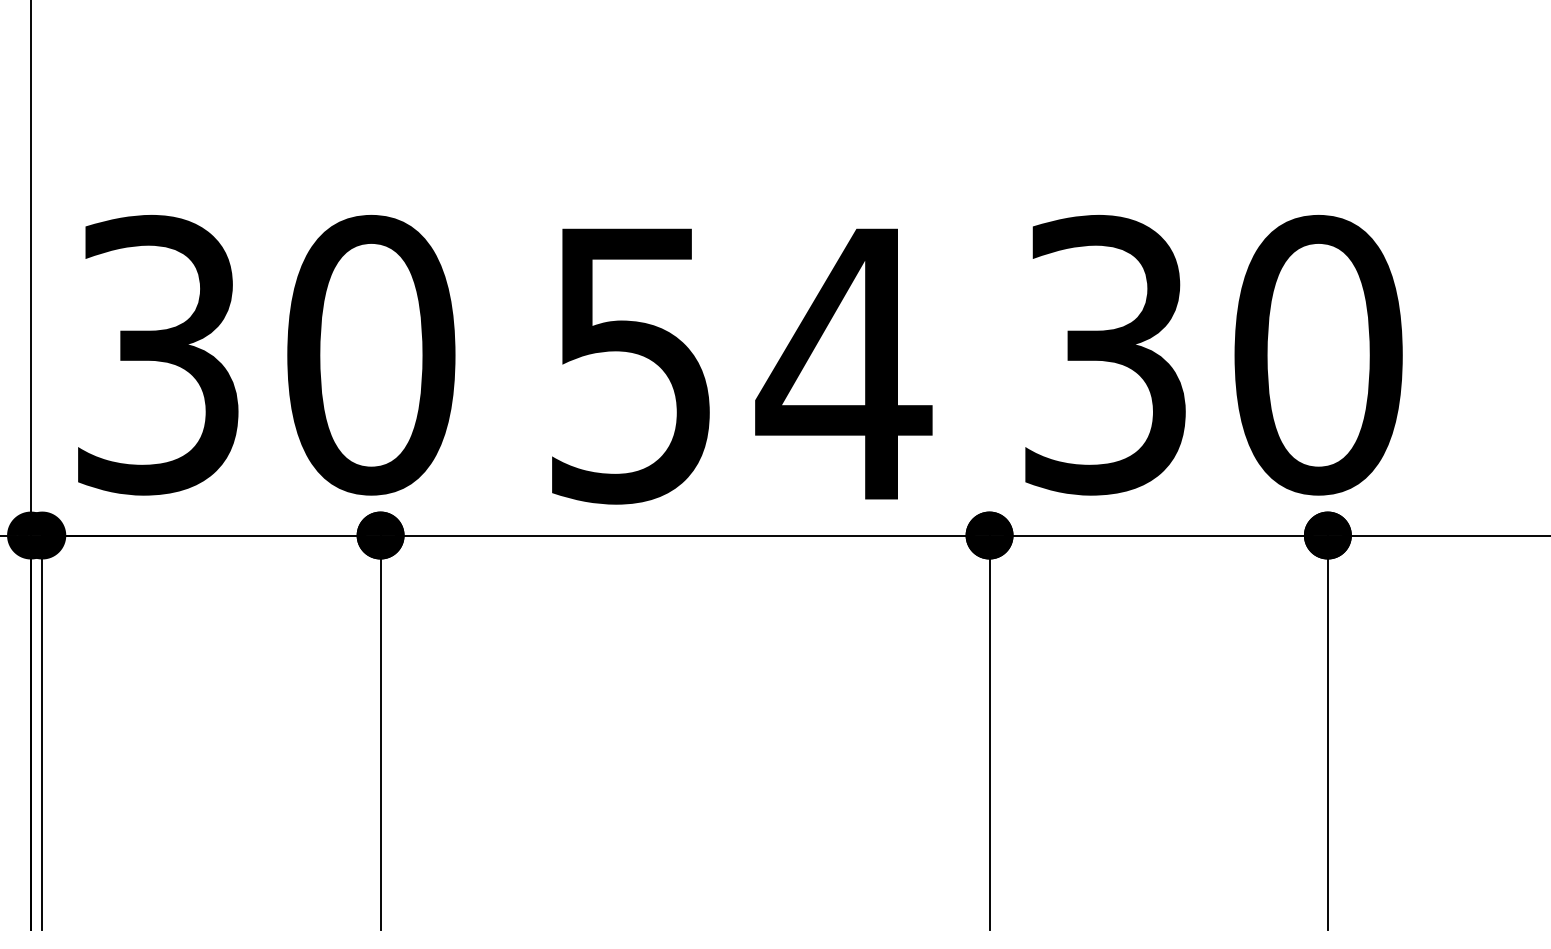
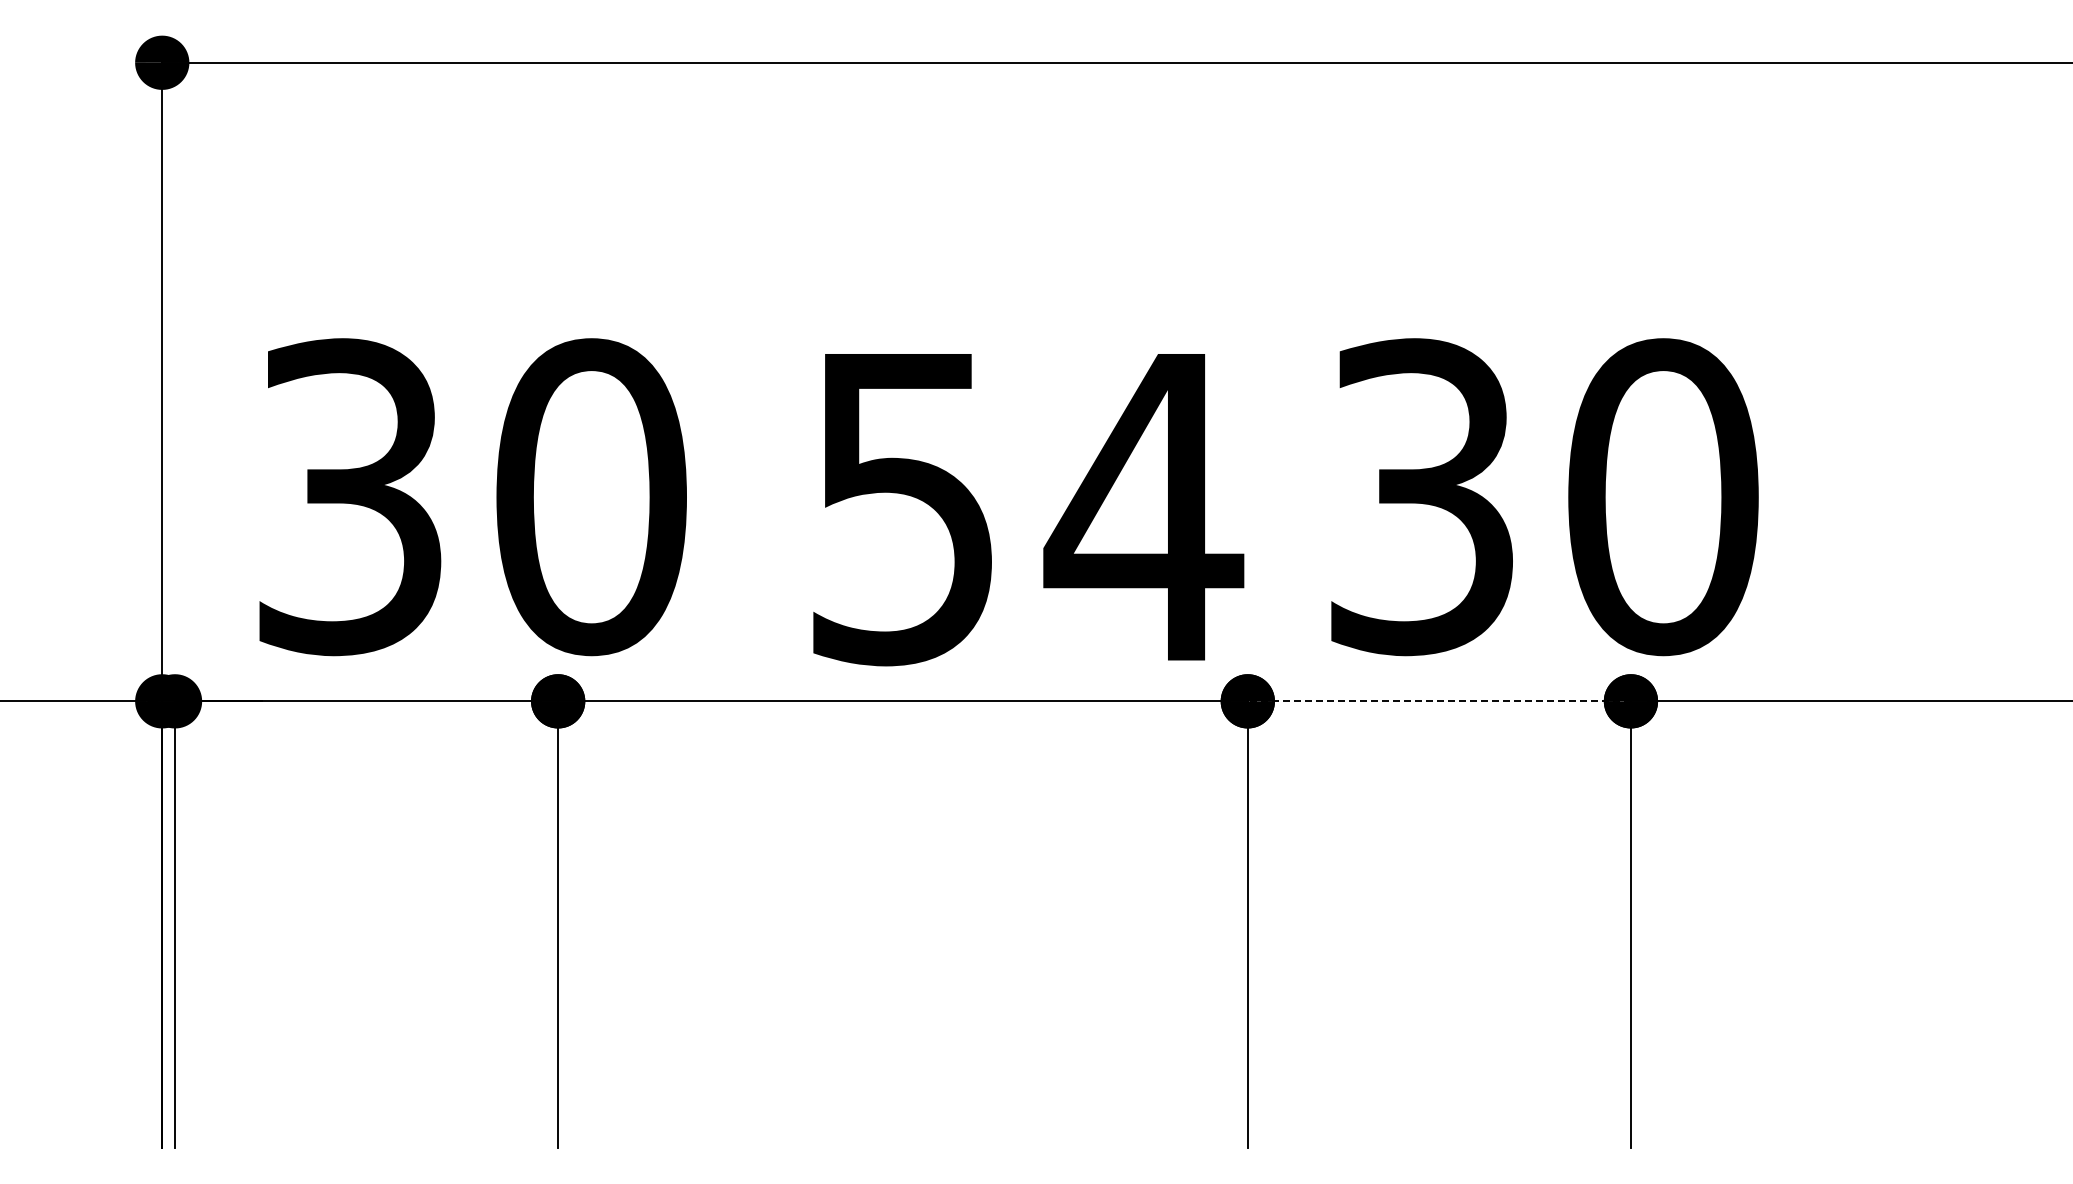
text: (266, 355) -> (472, 497), moved
text: (1213, 355) -> (1544, 497), moved
text: (742, 367) -> (1028, 510), moved
line: (1158, 535) -> (1439, 701), solid -> dashed

